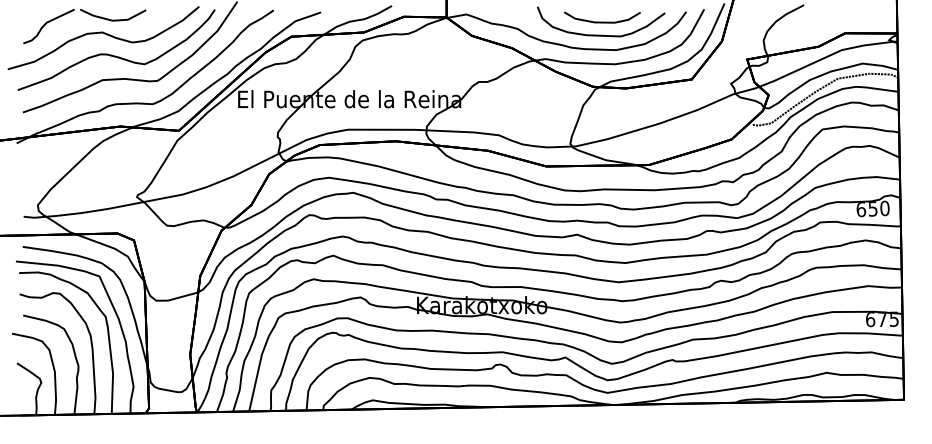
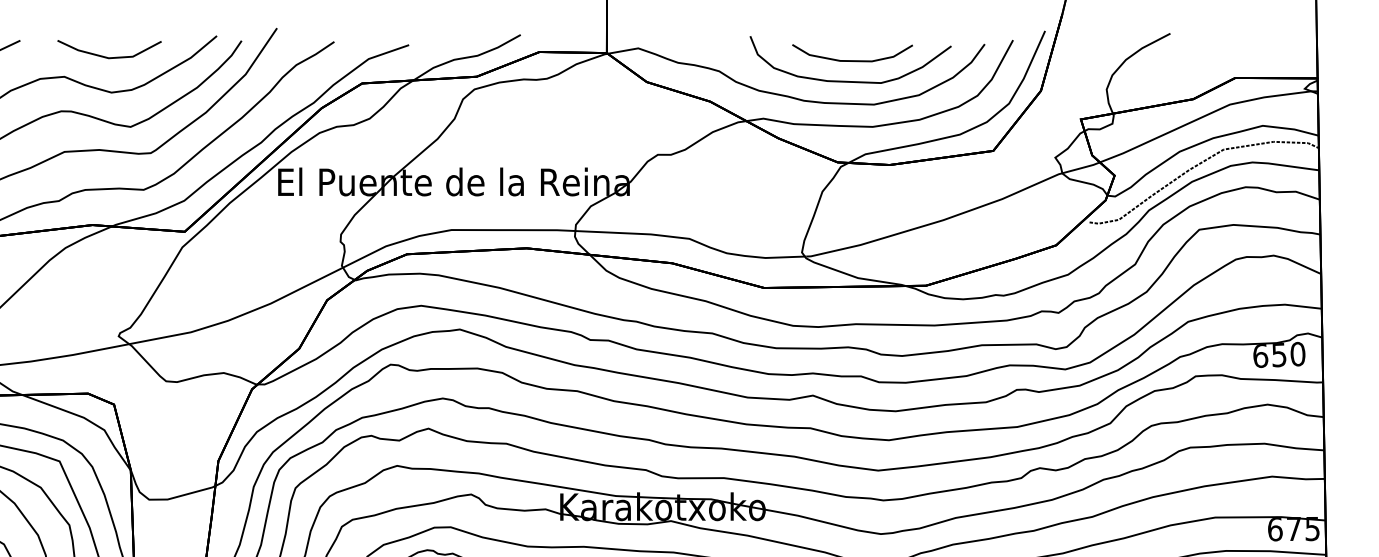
line: (113, 19) -> (110, 56), moved

